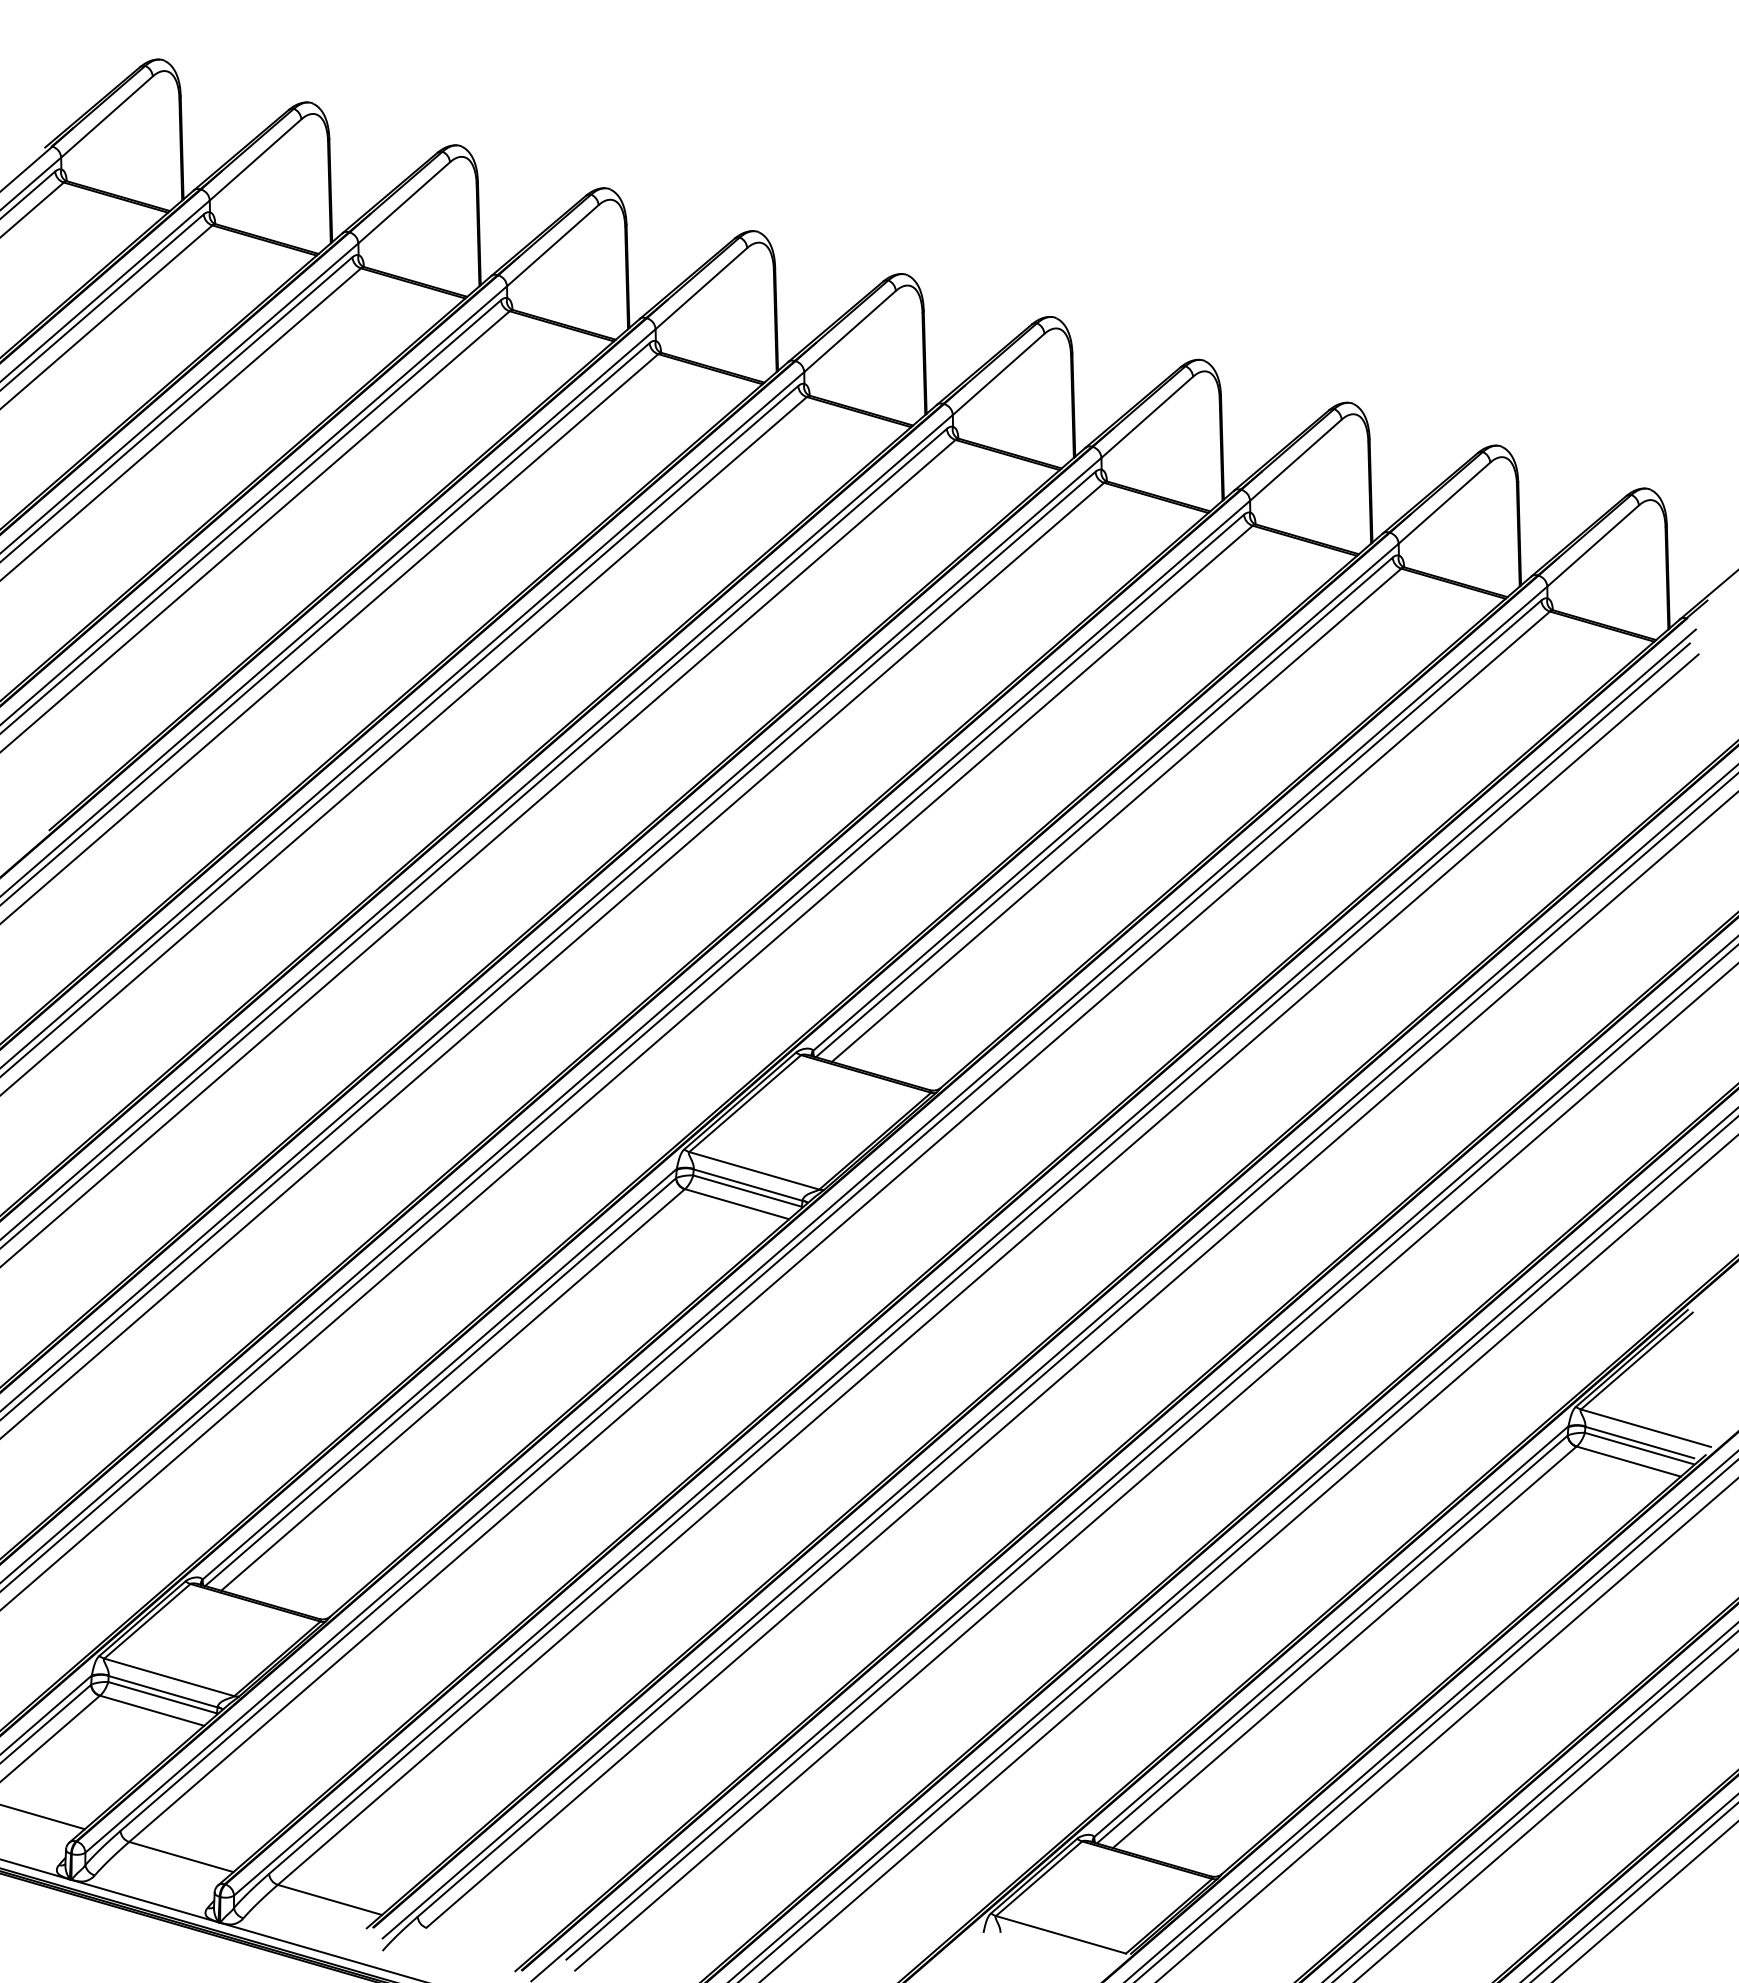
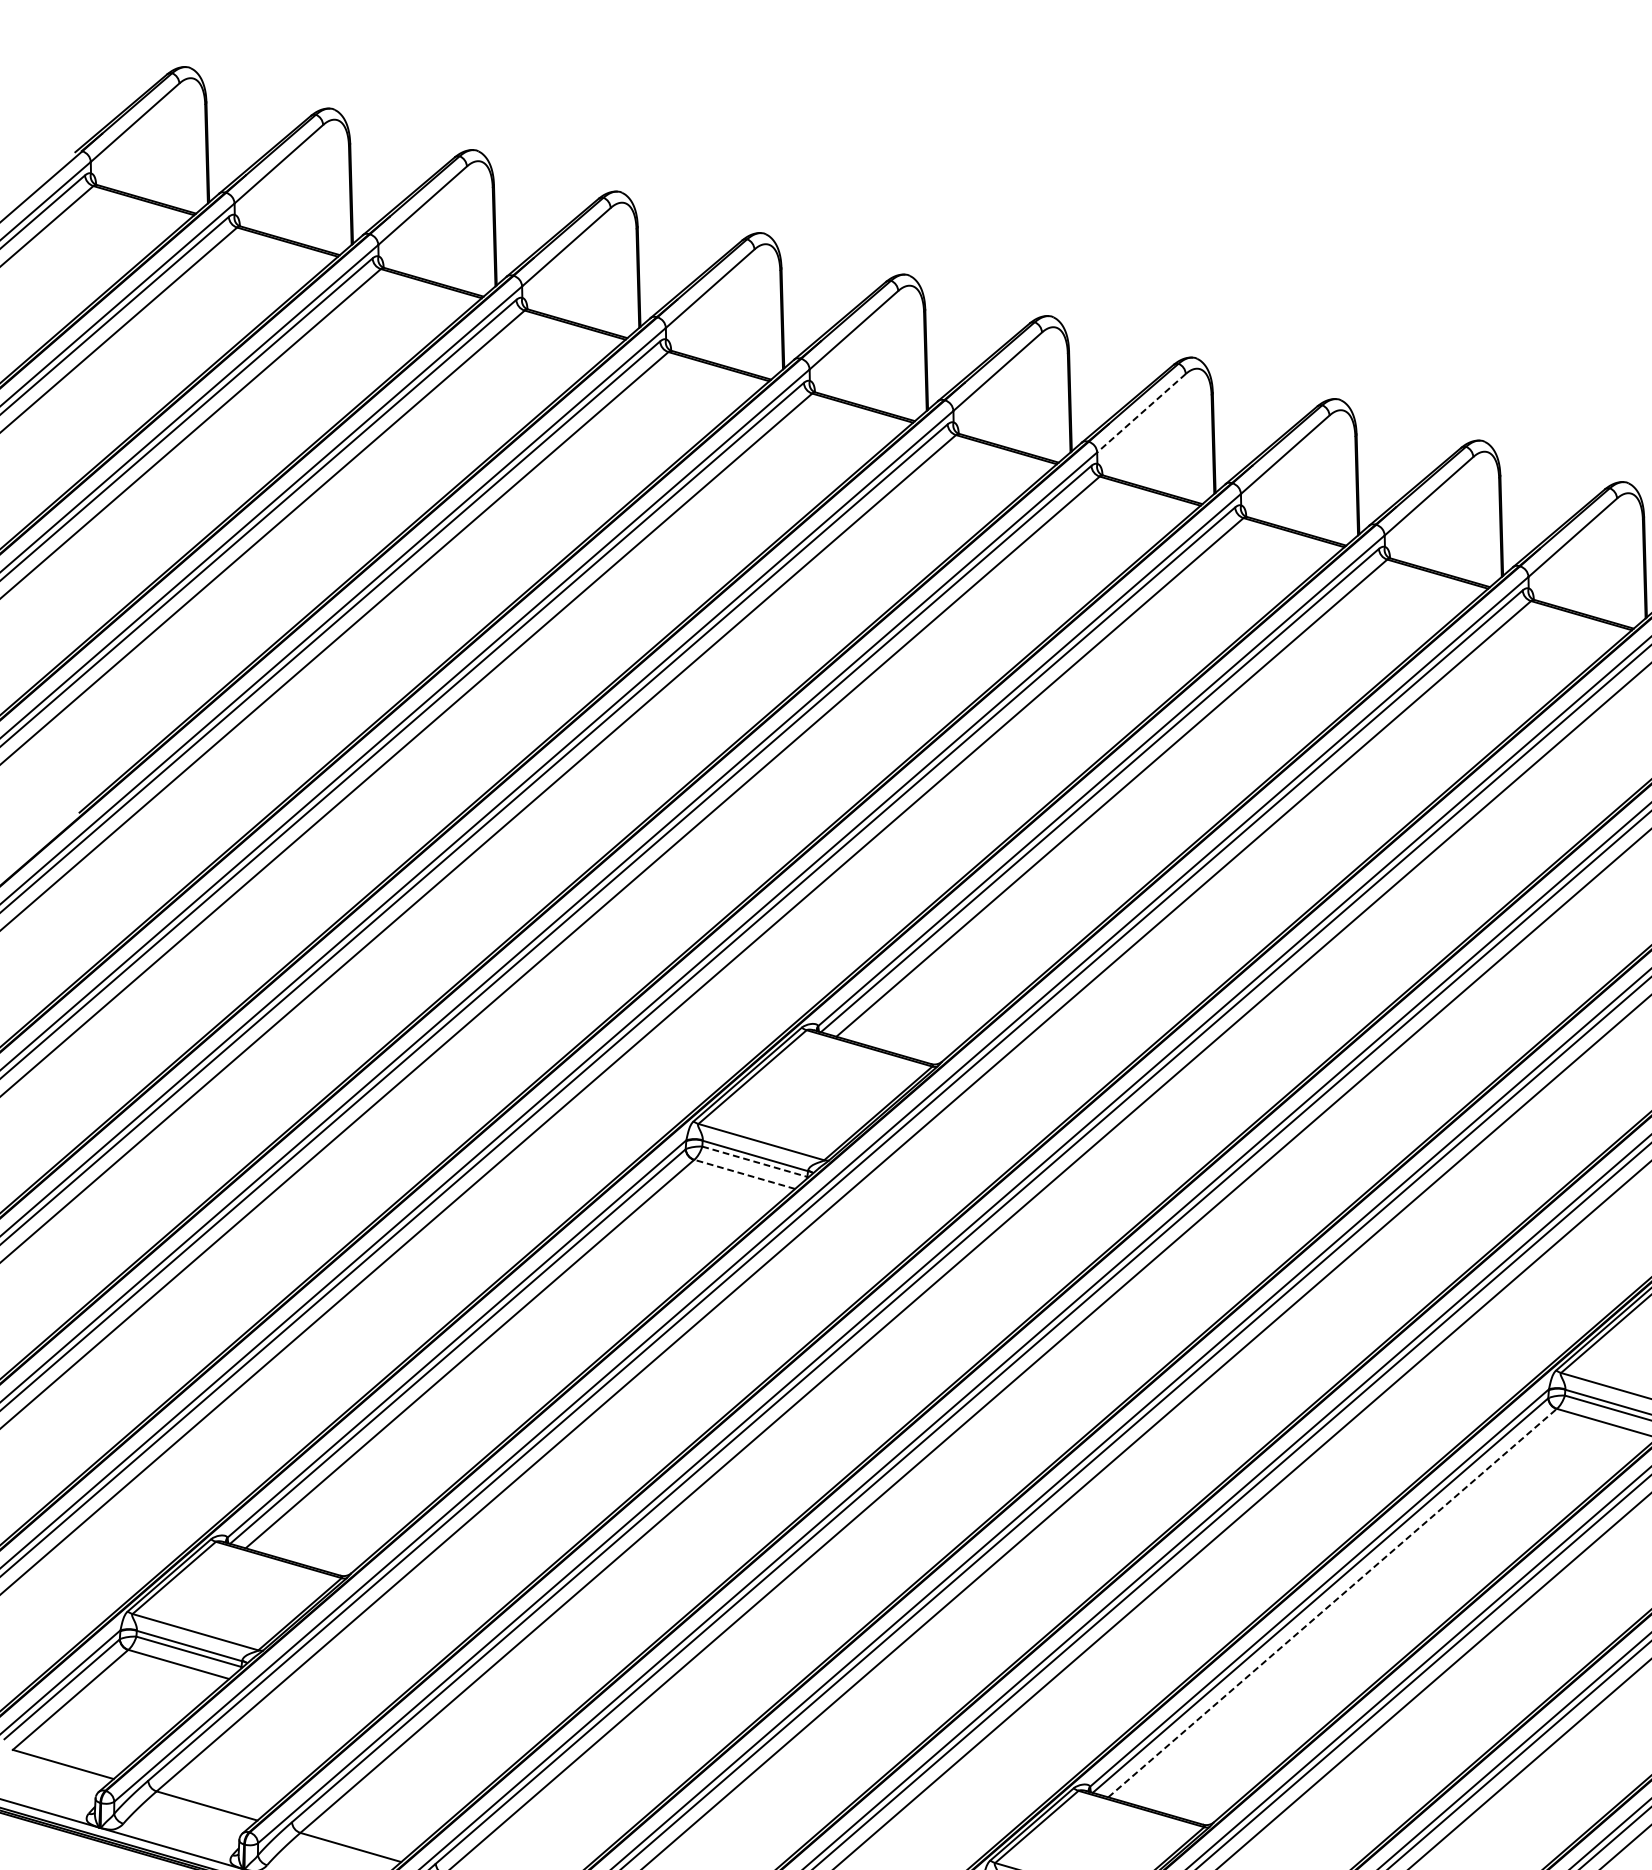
line: (1146, 417) -> (1140, 413), solid -> dashed
line: (747, 1191) -> (754, 1162), solid -> dashed
line: (736, 1204) -> (744, 1174), solid -> dashed
line: (1344, 1647) -> (1332, 1603), solid -> dashed

